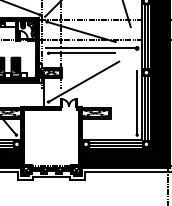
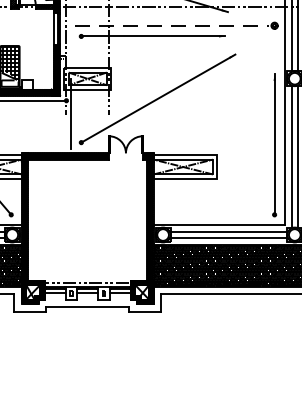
line: (90, 48) -> (172, 25), solid -> dashed

